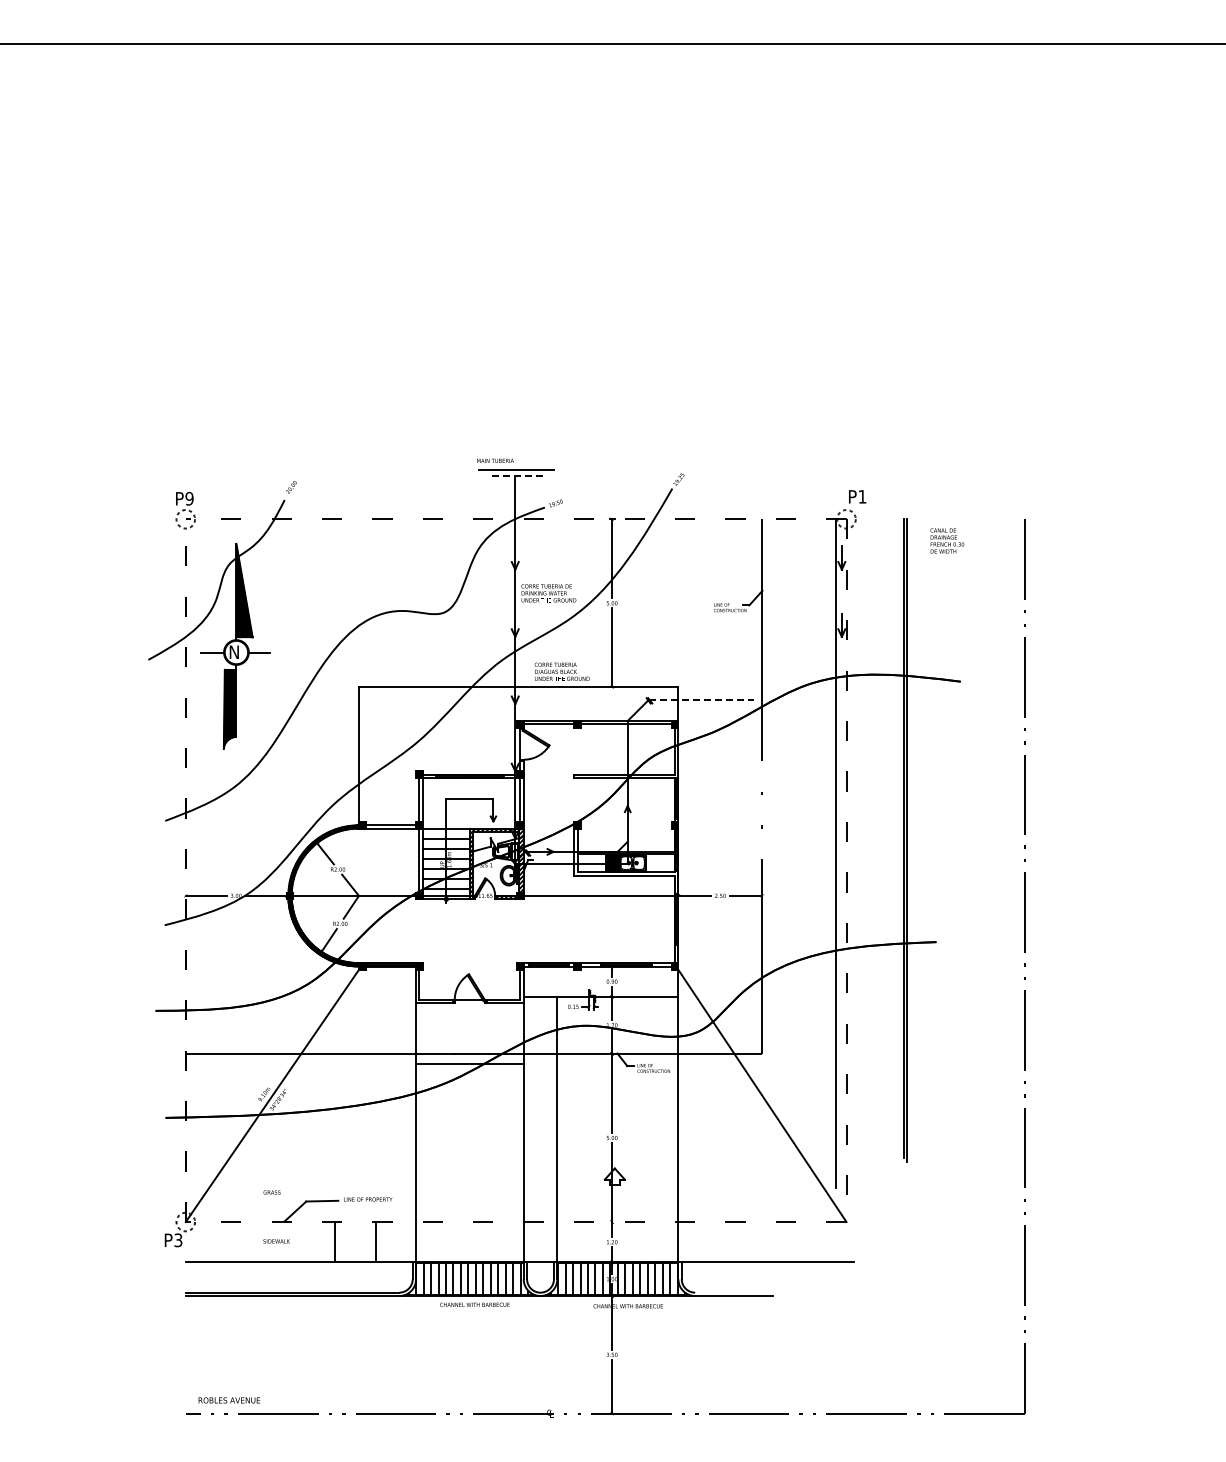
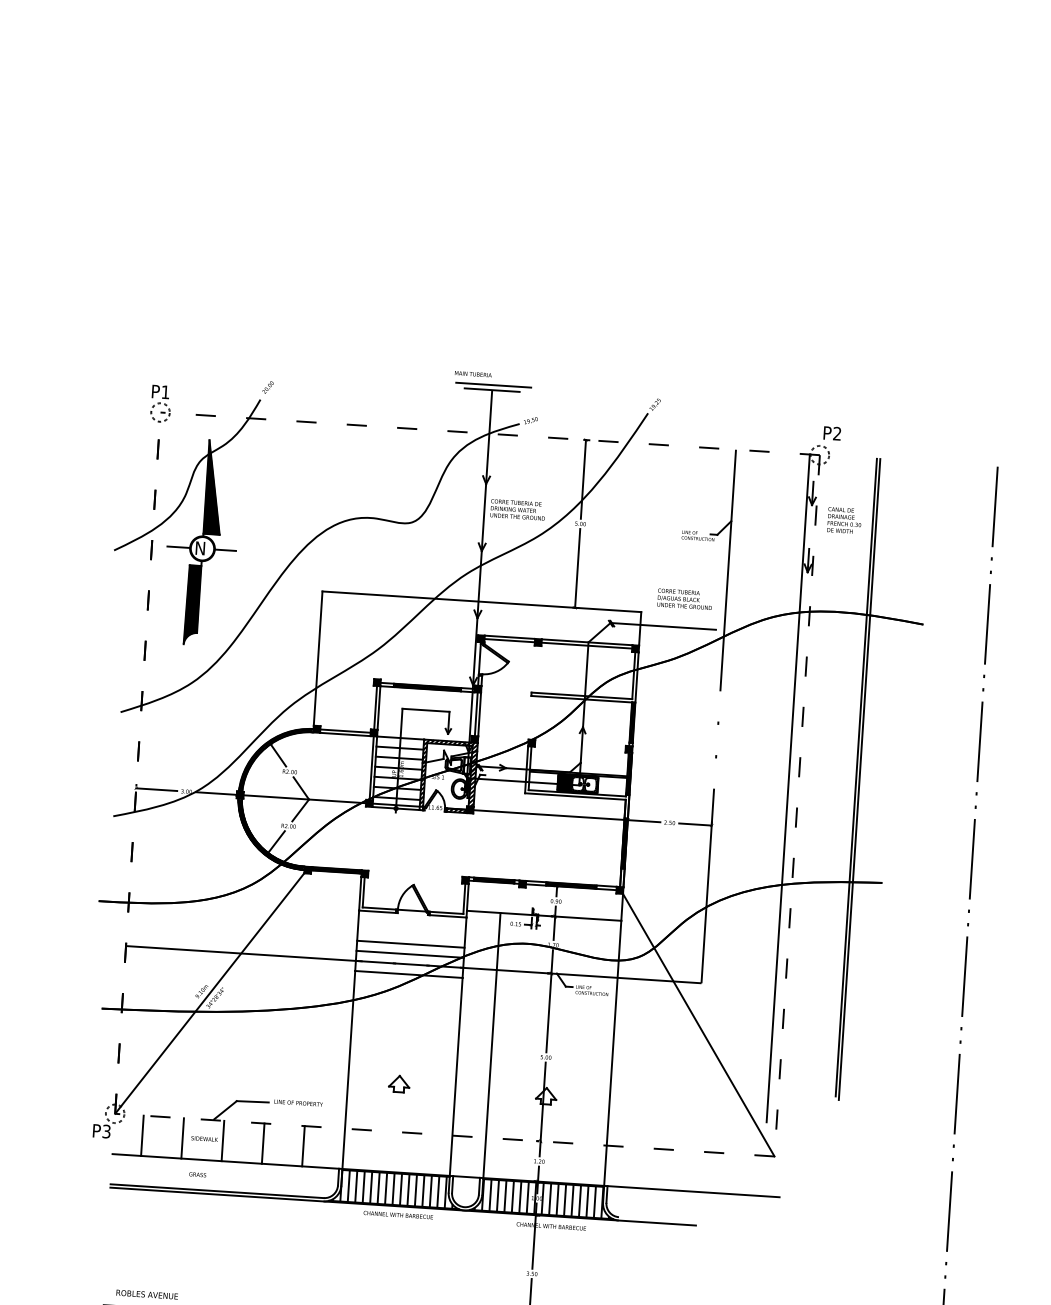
line: (515, 475) -> (492, 390), dashed -> solid
text: (862, 496) -> (837, 433), P1 -> P2
text: (189, 498) -> (165, 392), P9 -> P1
text: (947, 540) -> (844, 520), moved
text: (561, 671) -> (684, 598), moved
line: (701, 700) -> (663, 626), dashed -> solid
line: (469, 1033) -> (410, 943), added
line: (469, 1043) -> (409, 953), added
part: (467, 1173) -> (399, 1083), added
text: (271, 1192) -> (197, 1174), moved
line: (214, 1242) -> (142, 1136), added
line: (254, 1242) -> (182, 1138), added
line: (295, 1242) -> (223, 1141), added

